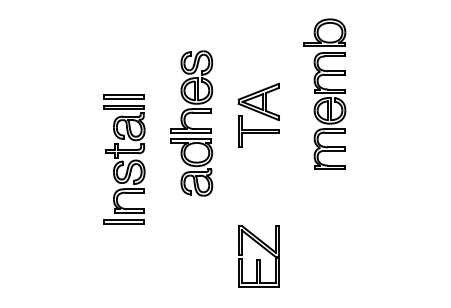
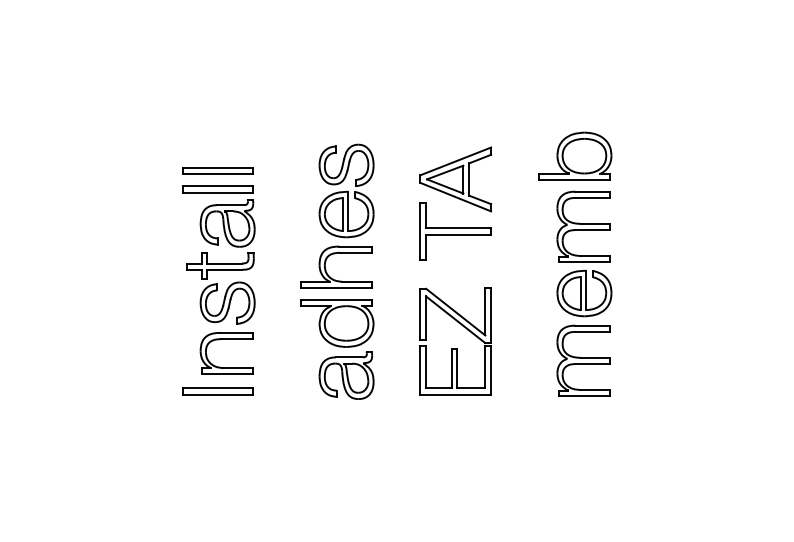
part: (324, 93) -> (574, 263), moved
part: (191, 123) -> (337, 271), moved
part: (258, 256) -> (455, 342), moved

